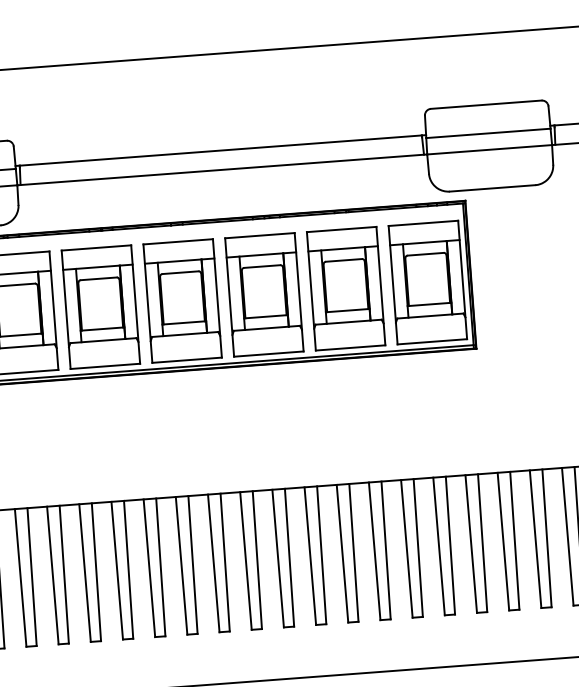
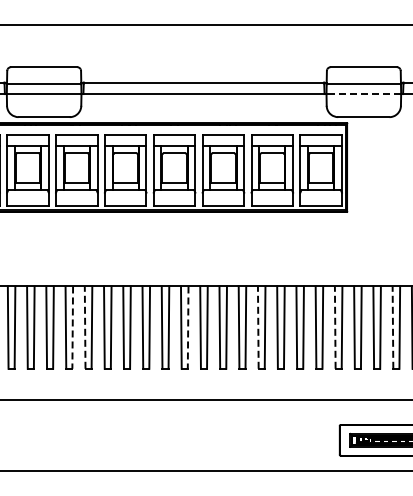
line: (489, 150) -> (363, 94), solid -> dashed
line: (566, 536) -> (392, 327), solid -> dashed
line: (471, 543) -> (335, 327), solid -> dashed
line: (342, 553) -> (258, 327), solid -> dashed
line: (225, 563) -> (188, 328), solid -> dashed
line: (53, 575) -> (85, 327), solid -> dashed
line: (31, 578) -> (72, 328), solid -> dashed

